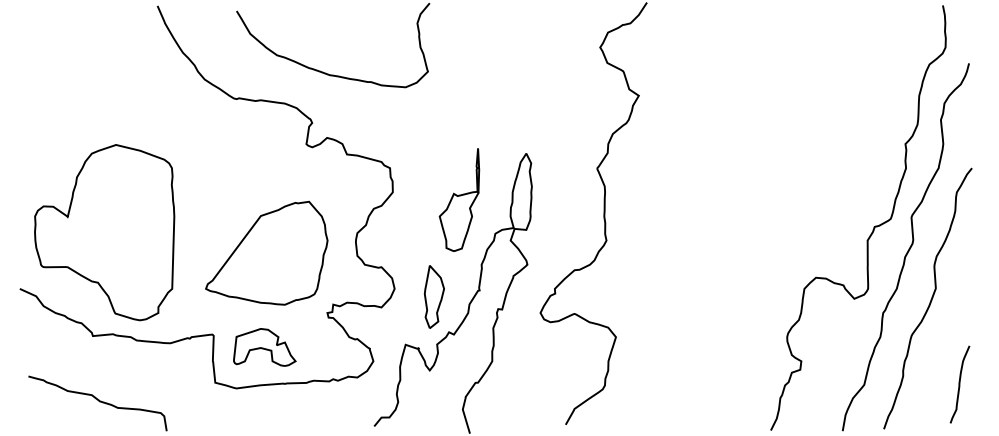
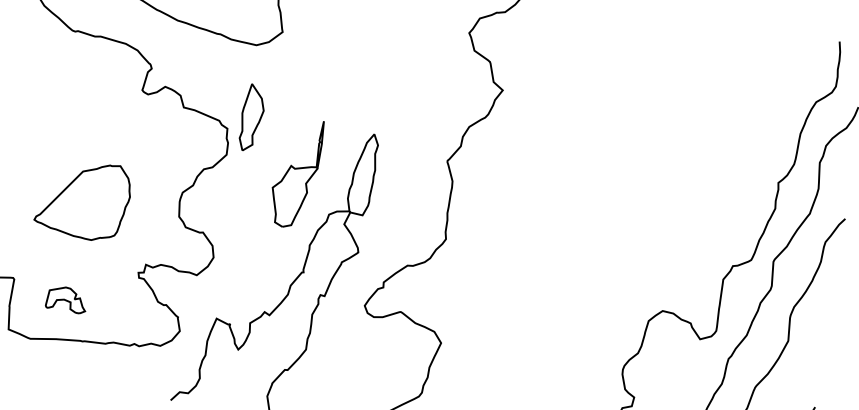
part: (266, 252) -> (83, 199), size x0.7
part: (433, 296) -> (251, 117), moved
part: (264, 347) -> (66, 299), size x0.6

